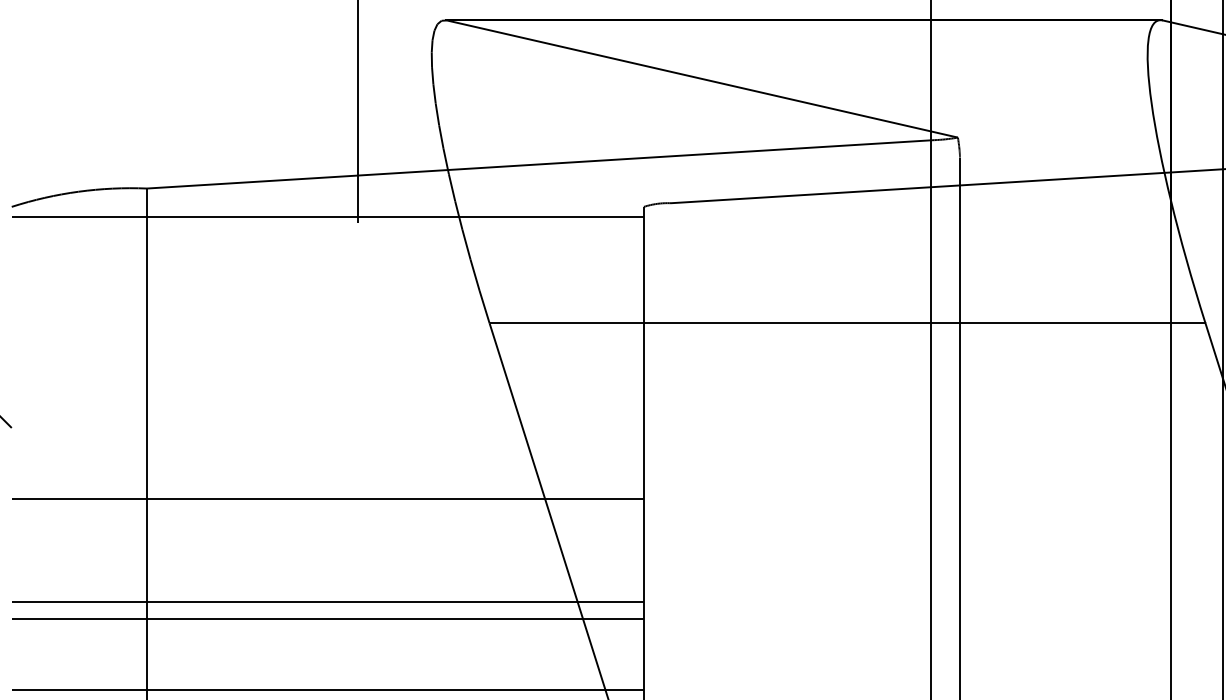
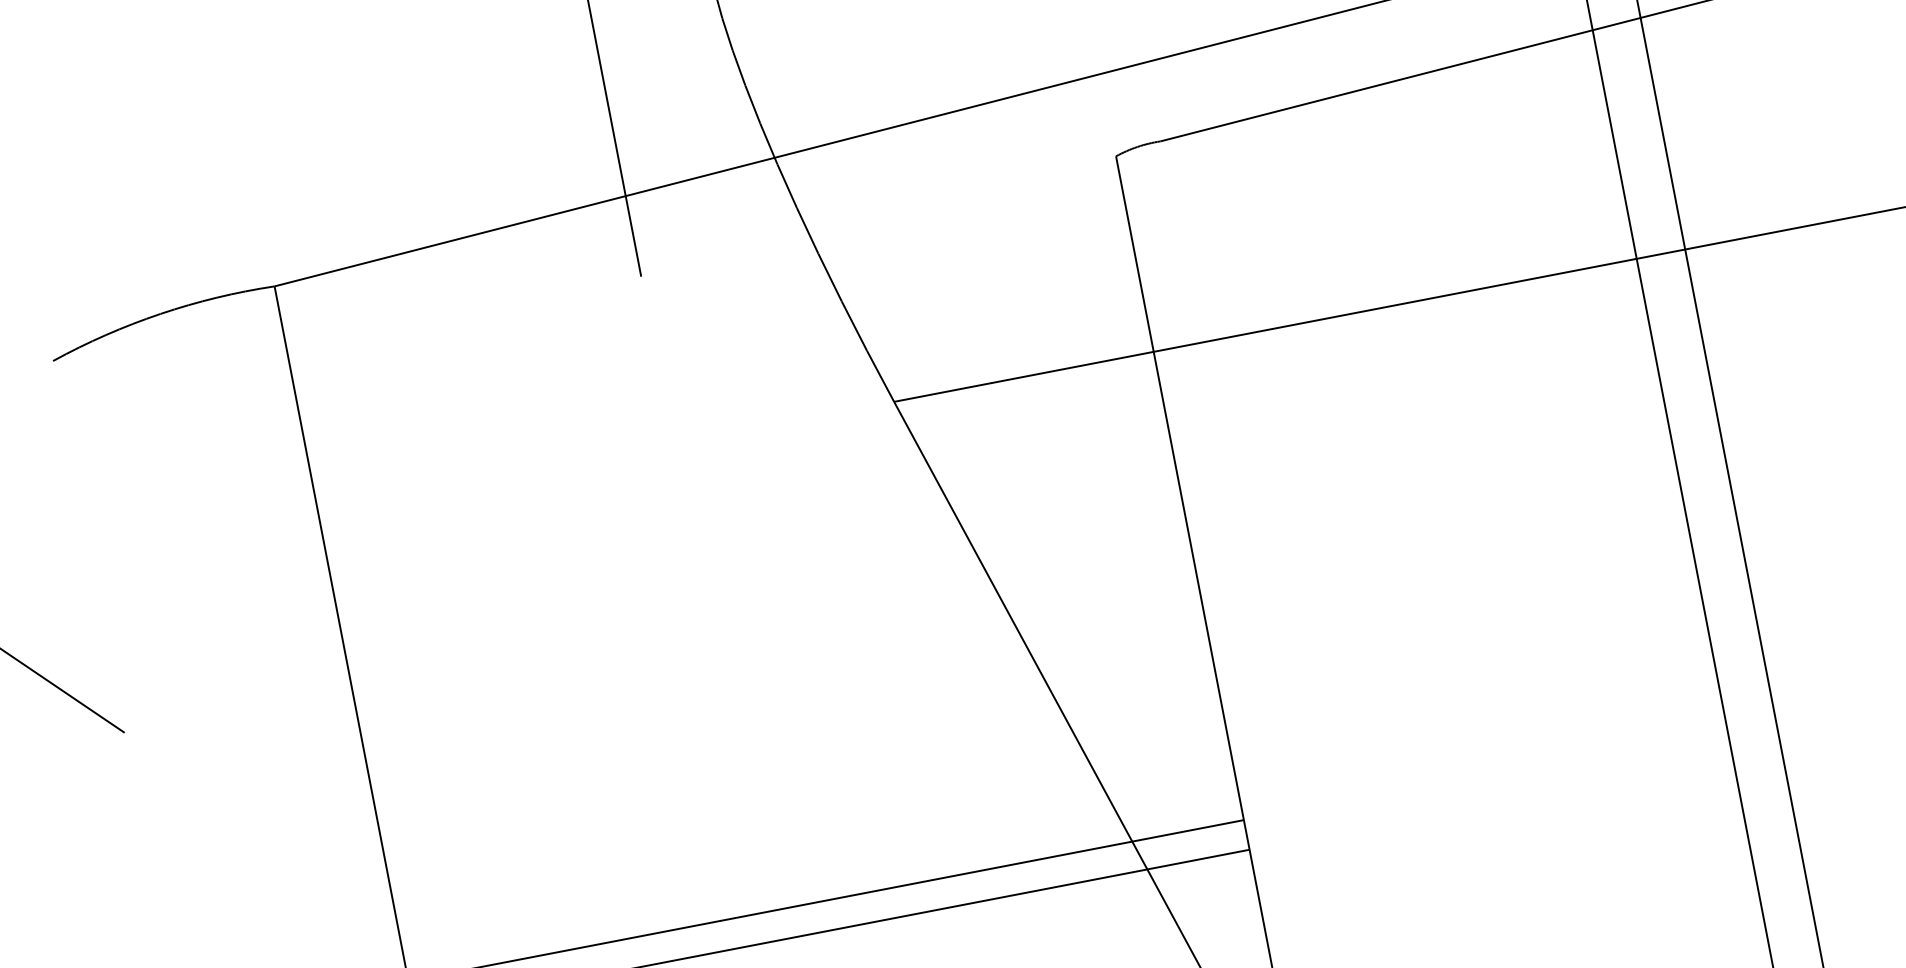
line: (327, 217) -> (587, 276), removed
line: (327, 498) -> (678, 749), removed

